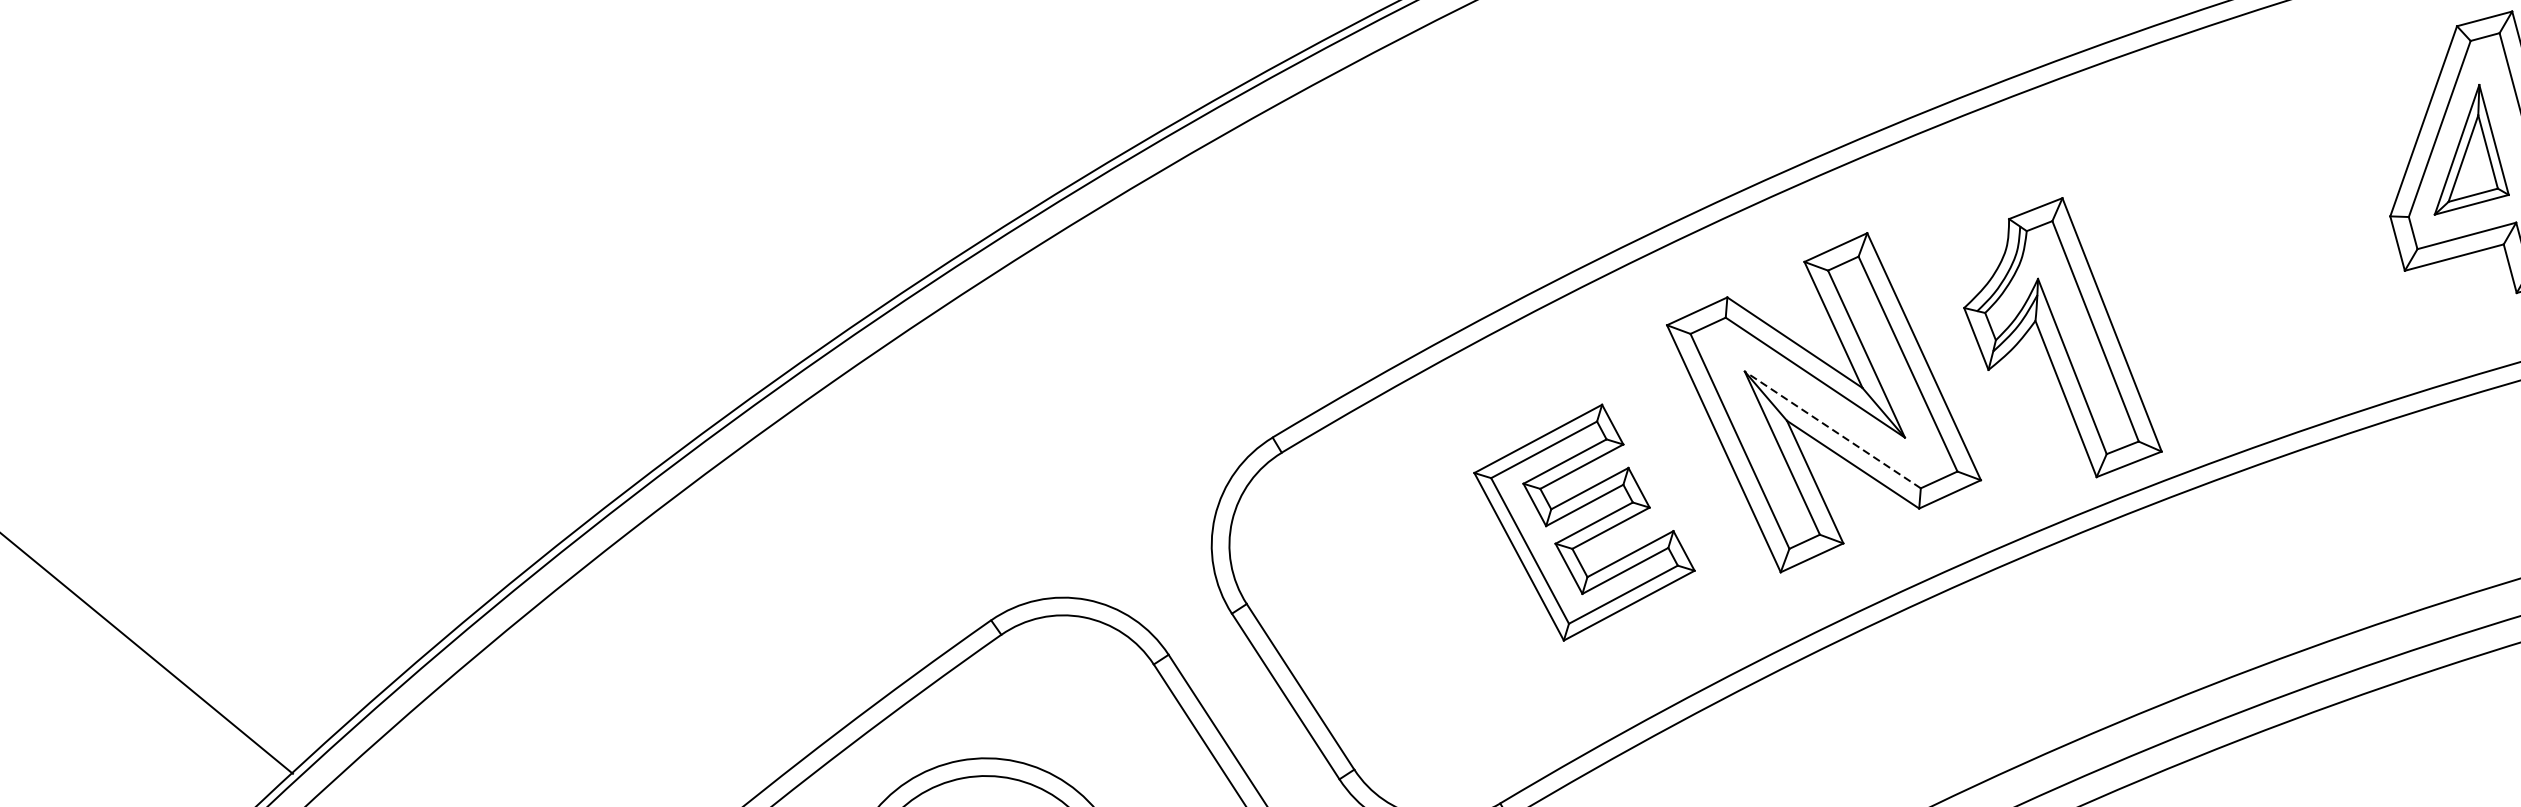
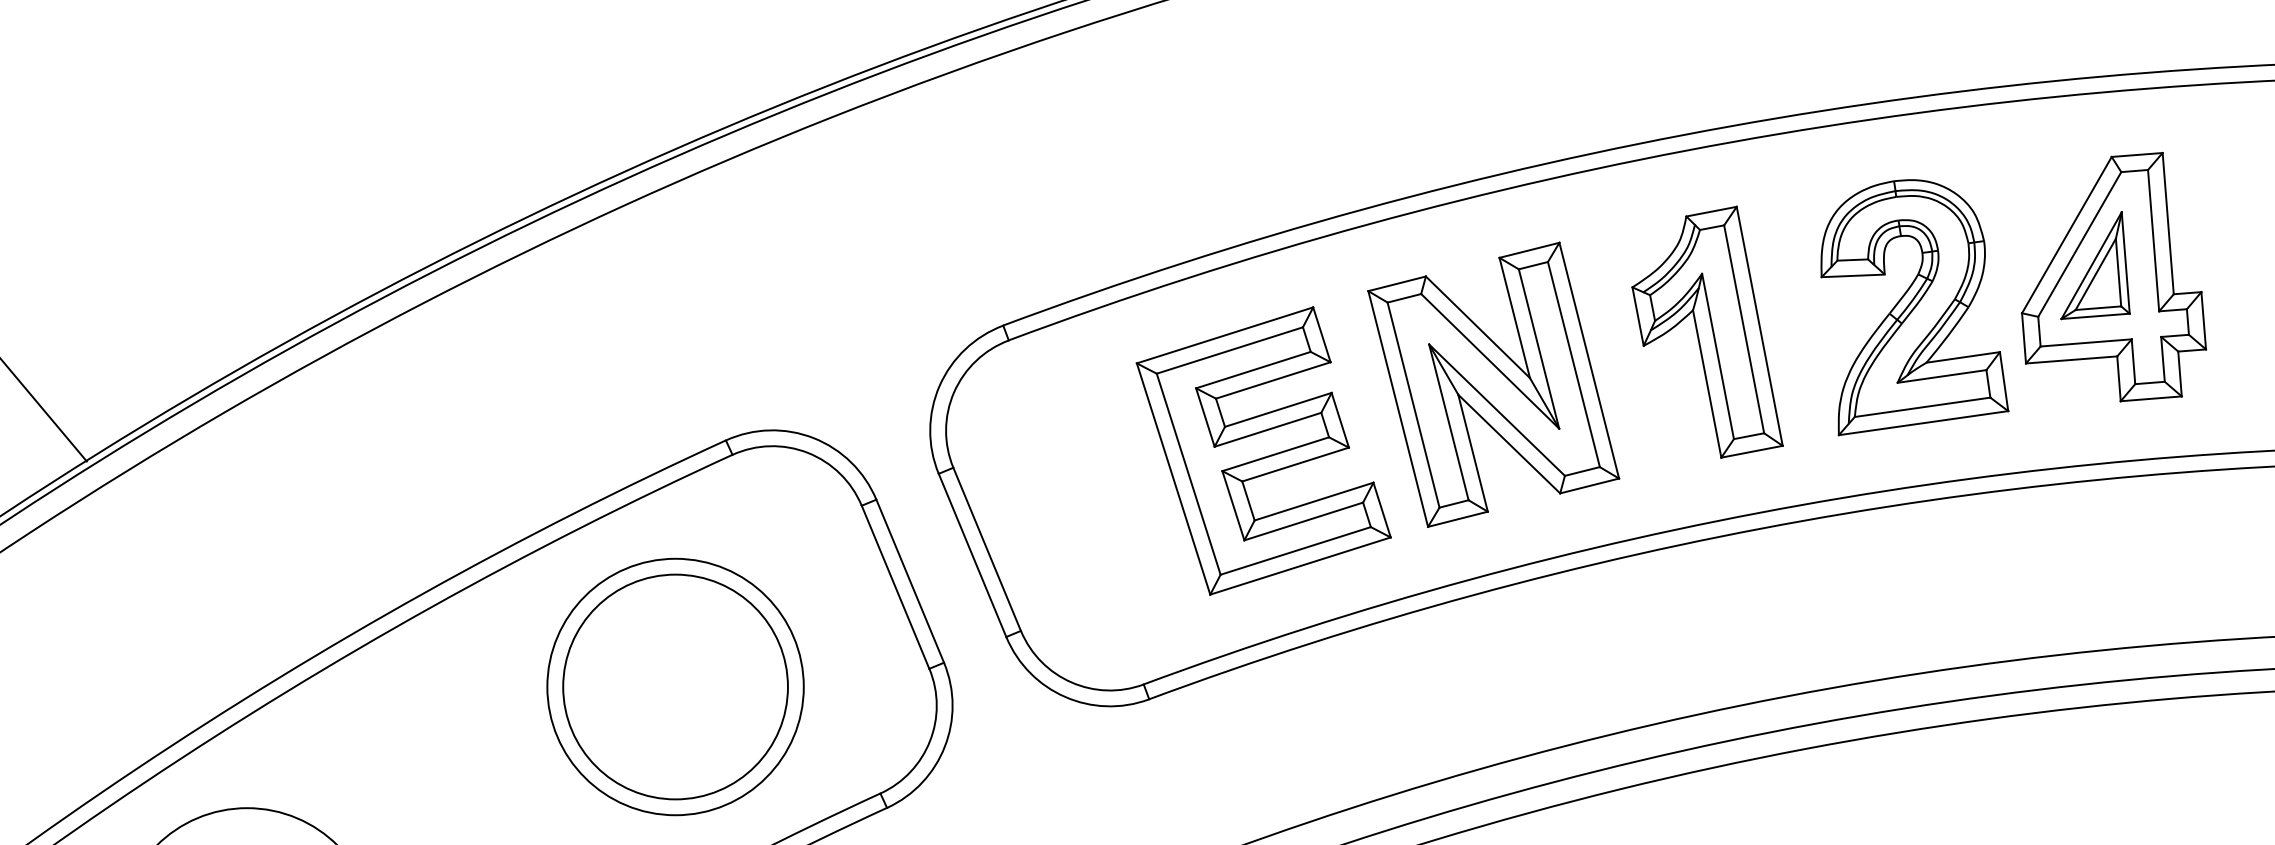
part: (2270, 231) -> (1914, 307), added
part: (2055, 341) -> (1707, 331), moved
line: (1832, 429) -> (1496, 409), dashed -> solid
part: (1584, 521) -> (1263, 450), size x1.43

